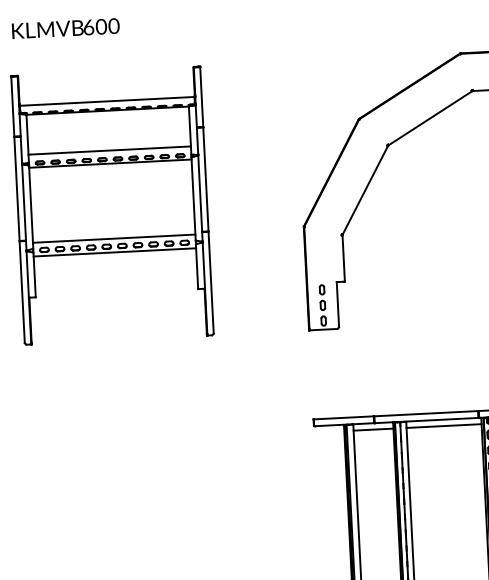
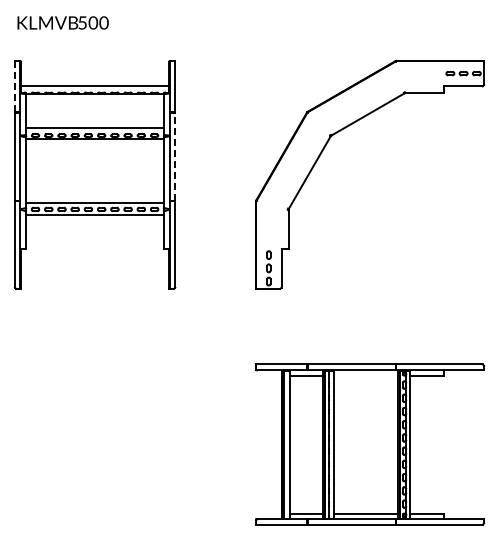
text: (88, 26) -> (82, 22), 600 -> 500
line: (12, 107) -> (14, 87), solid -> dashed
line: (206, 179) -> (175, 156), solid -> dashed
line: (444, 425) -> (366, 375), removed

